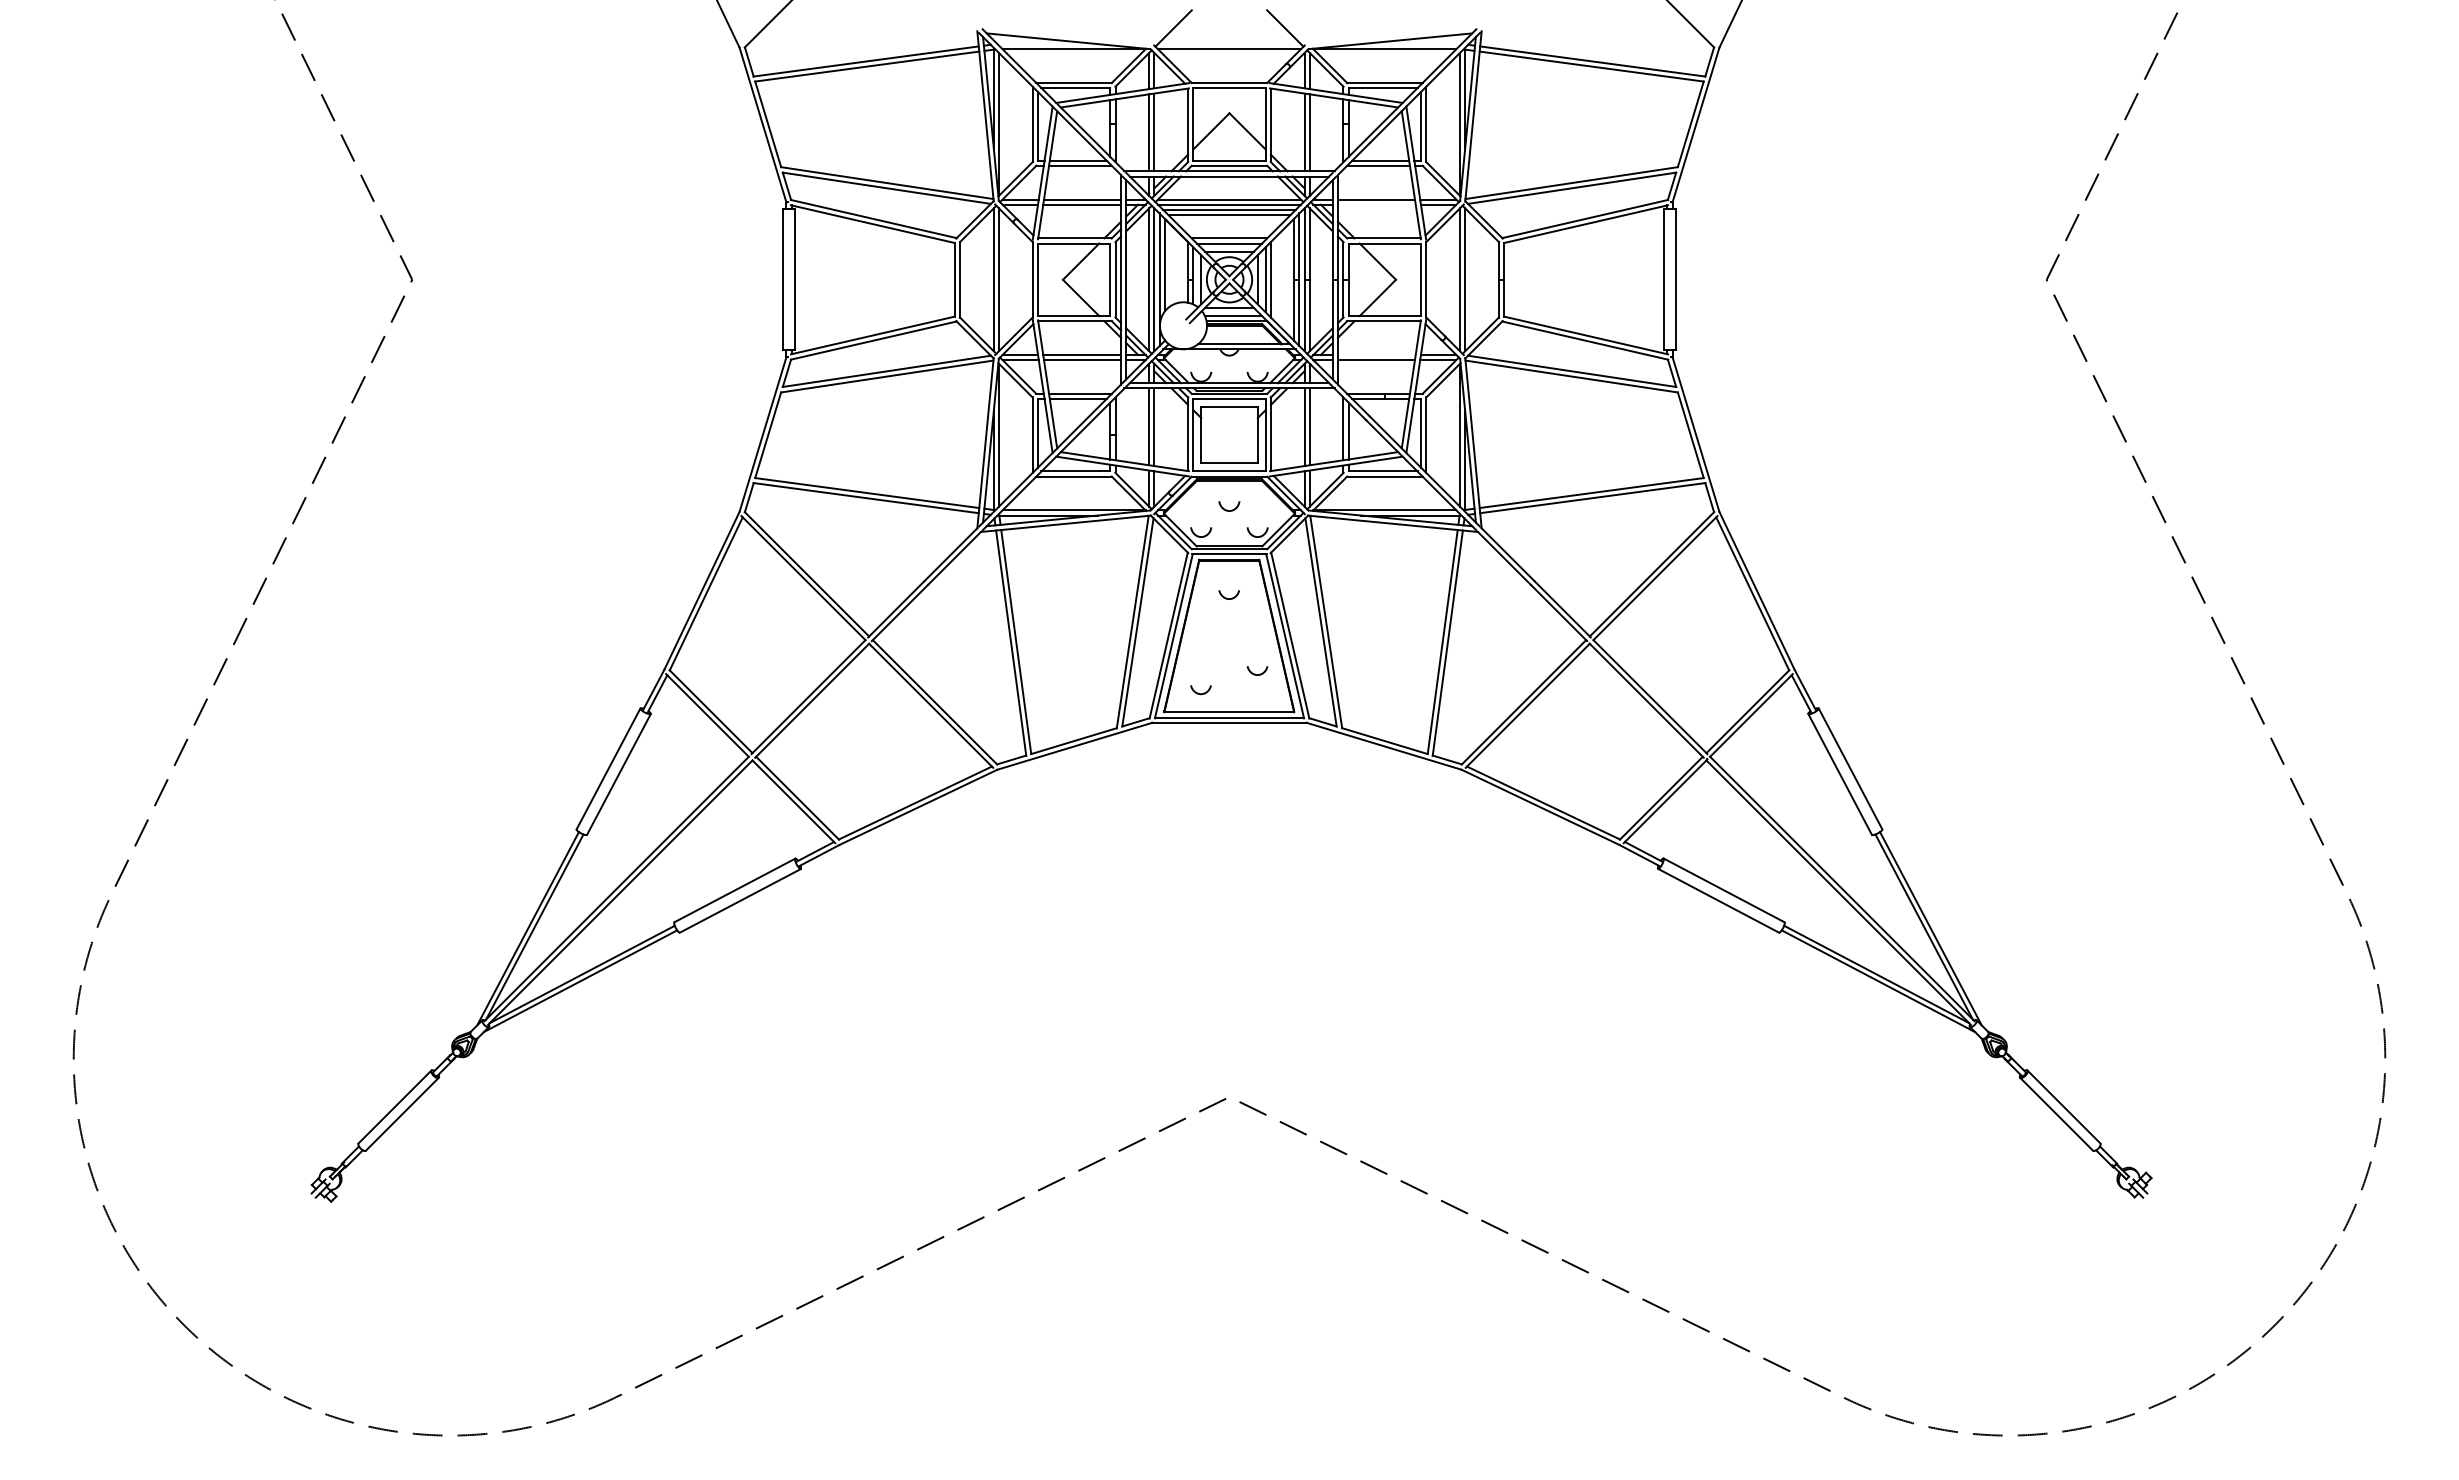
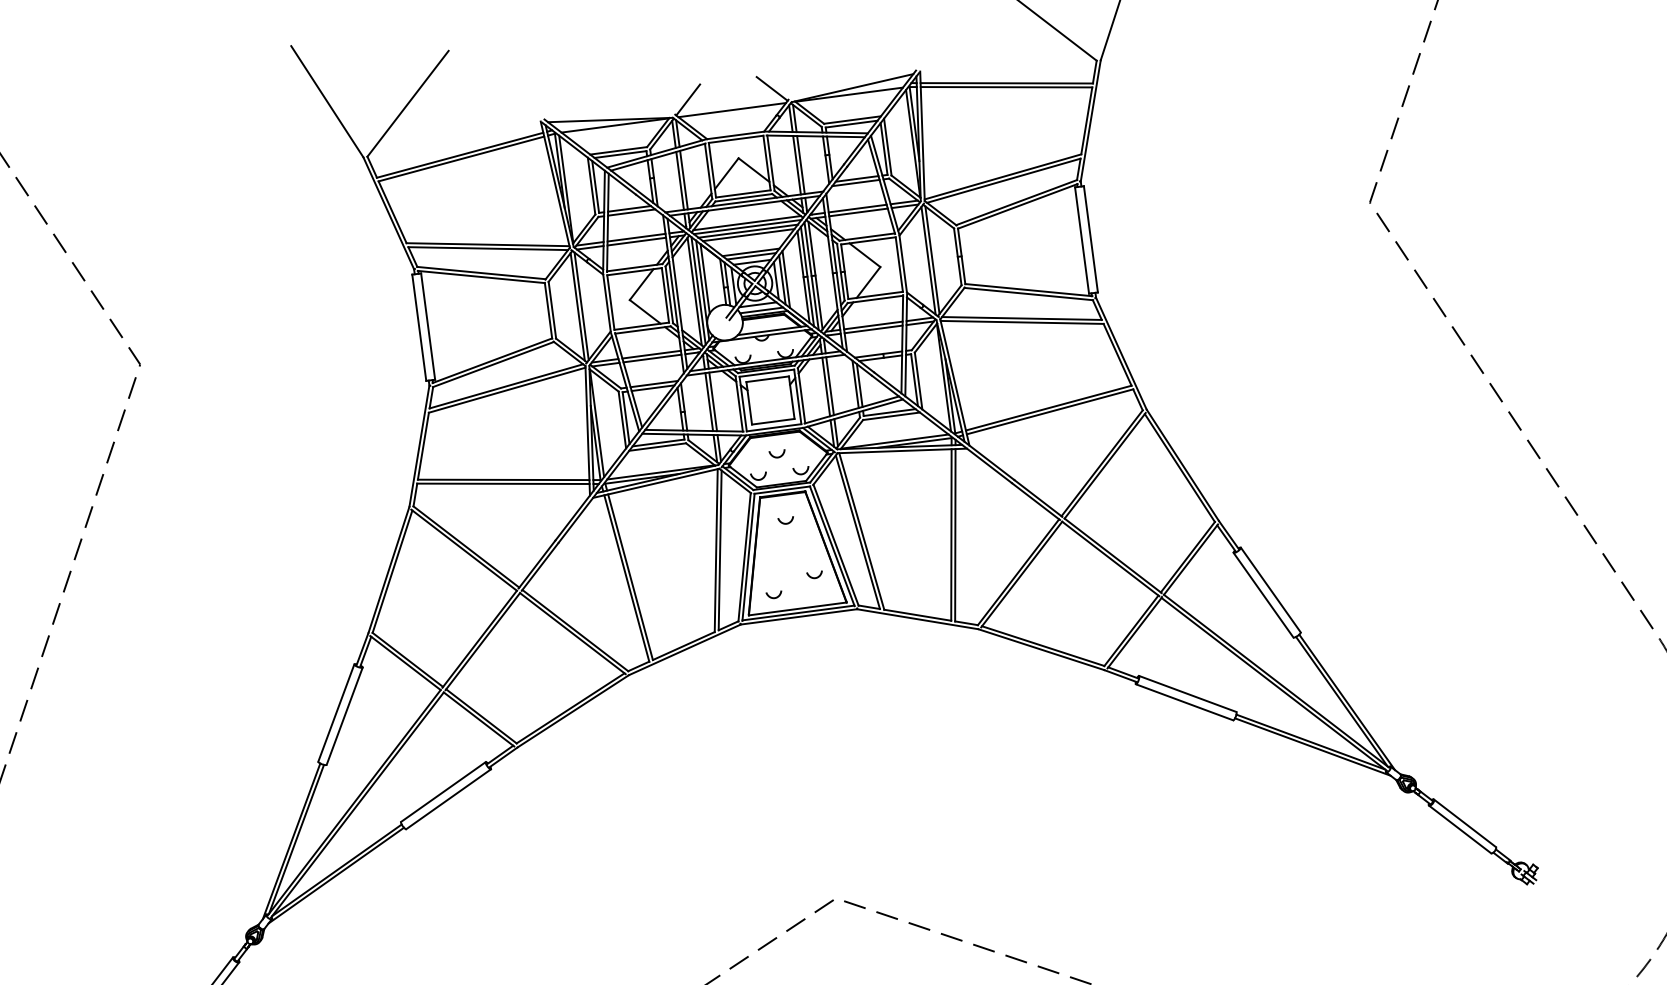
line: (1376, 204) -> (858, 212), added
line: (1376, 354) -> (873, 325), added

